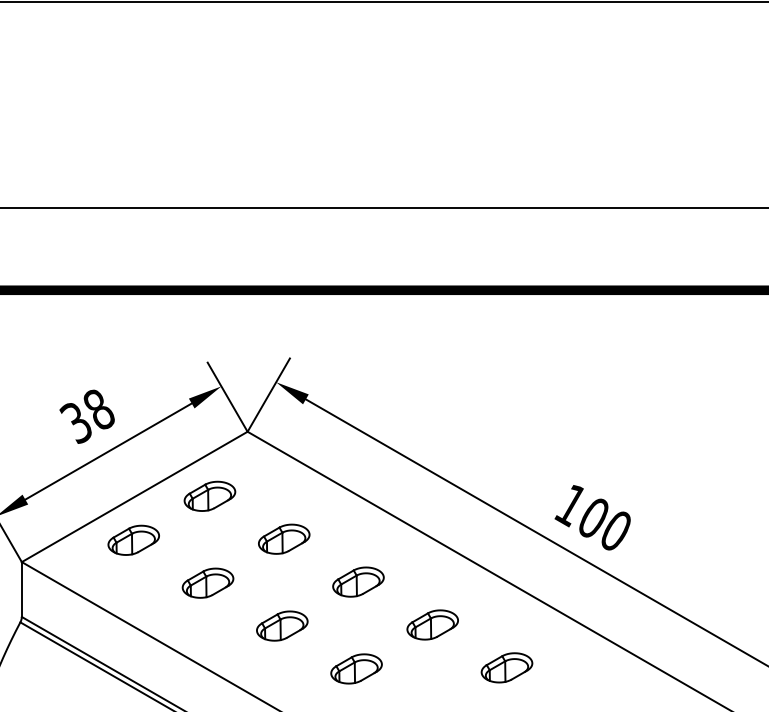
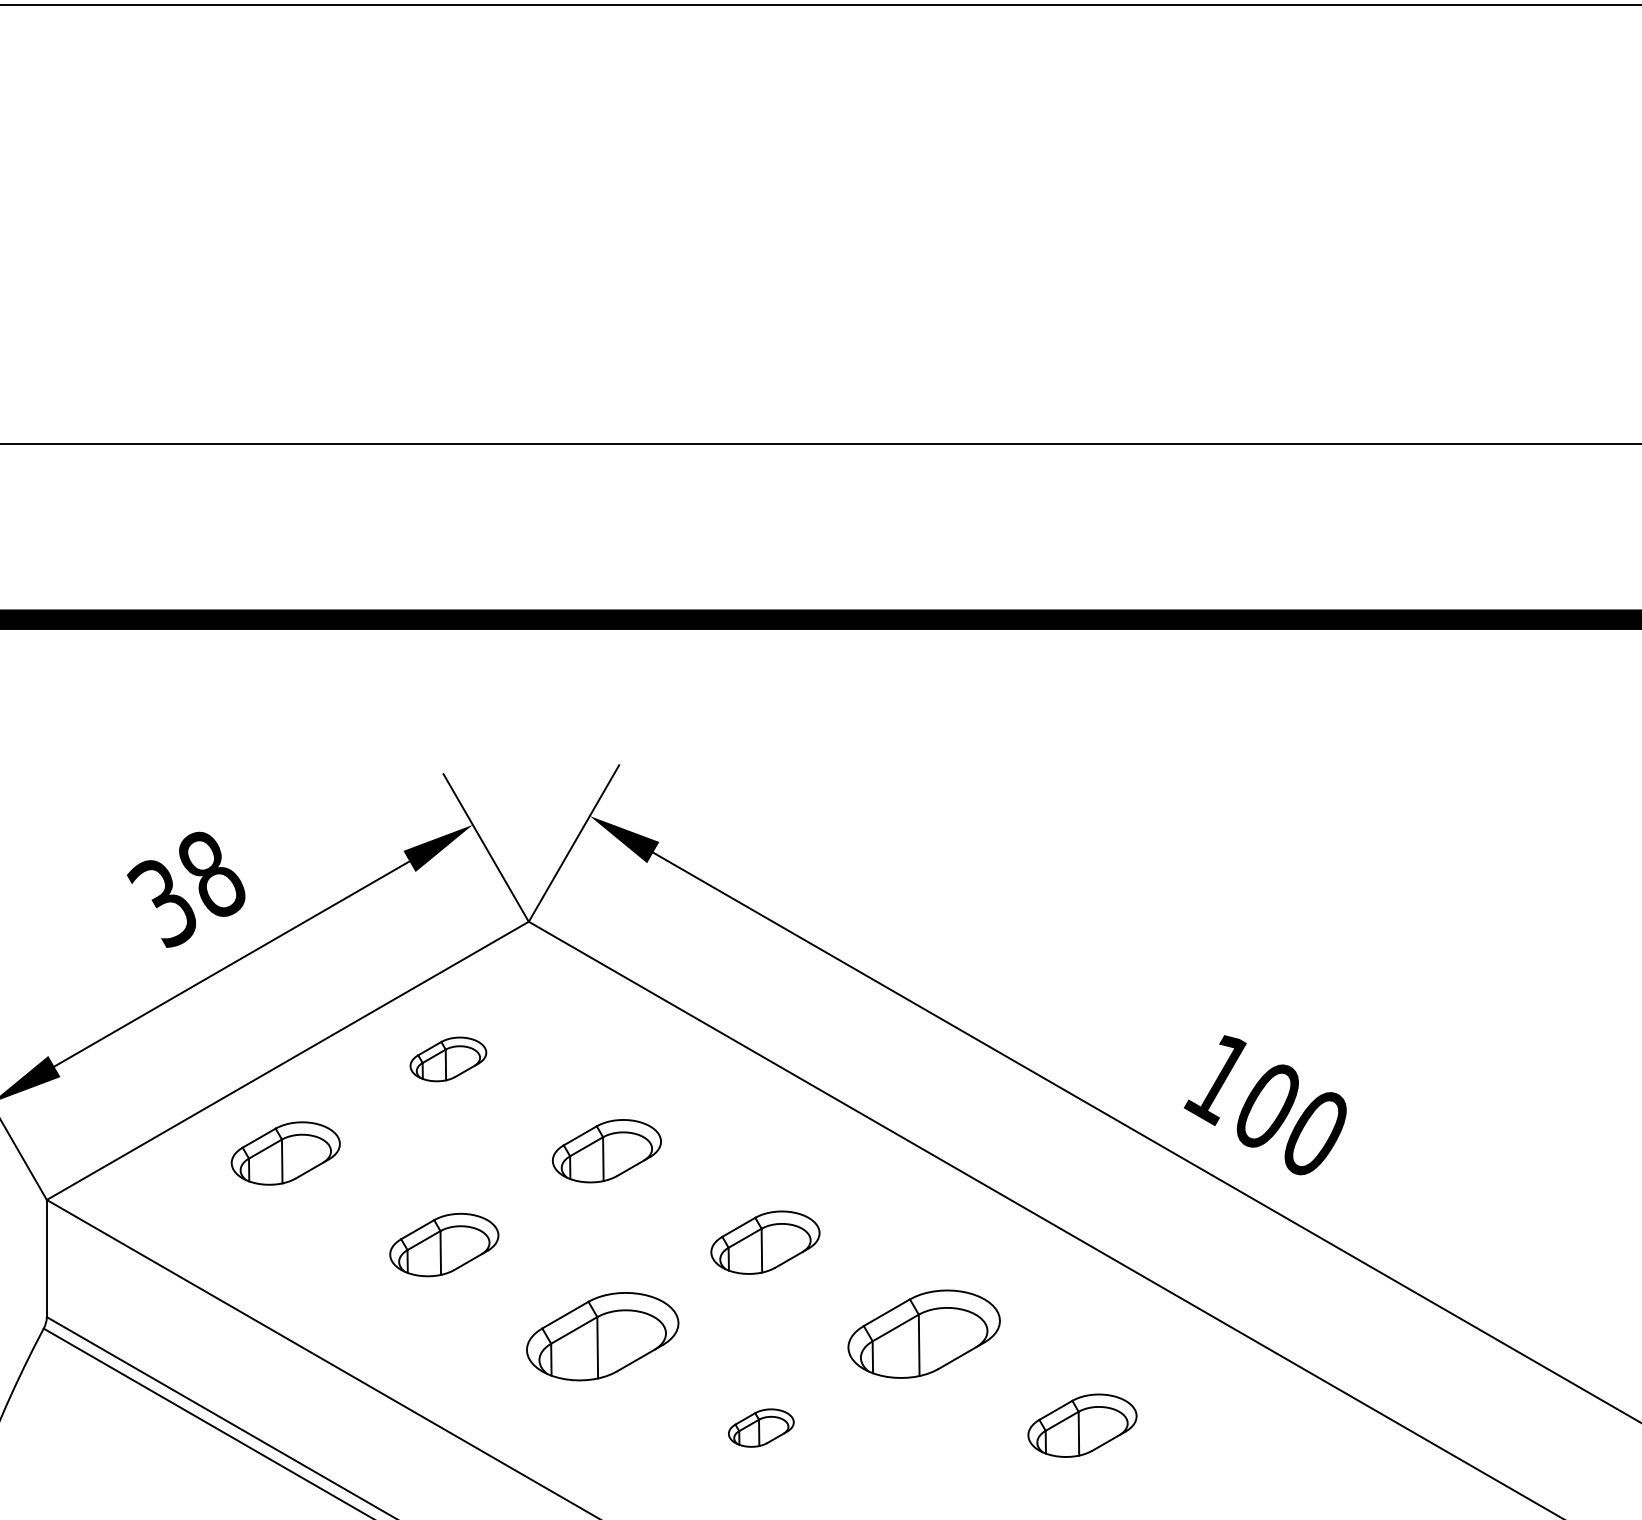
part: (209, 495) -> (447, 1057), size x0.7
part: (432, 624) -> (923, 1333), size x1.4
part: (282, 625) -> (603, 1335), size x1.4
part: (356, 668) -> (761, 1427), size x0.6

